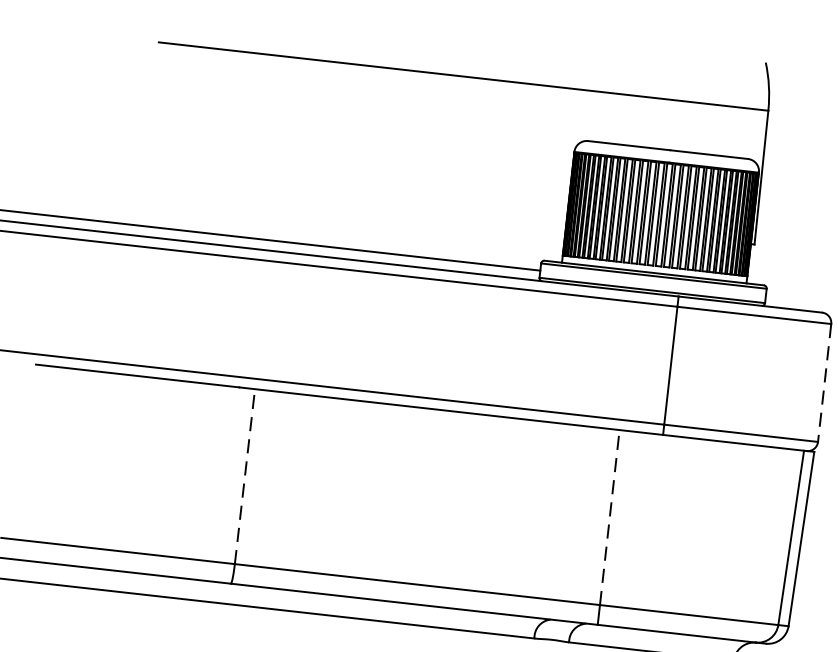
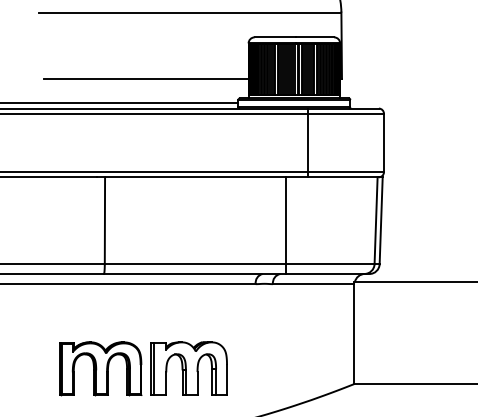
line: (358, 199) -> (145, 78), added
line: (823, 384) -> (383, 143), dashed -> solid
line: (244, 476) -> (104, 220), dashed -> solid
line: (610, 517) -> (286, 220), dashed -> solid

